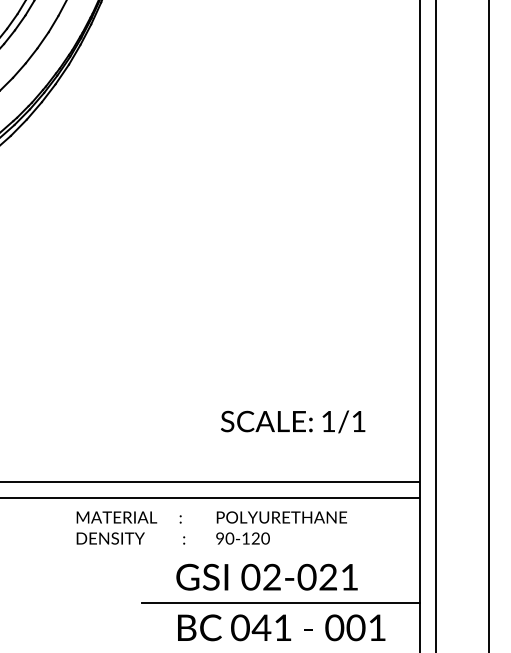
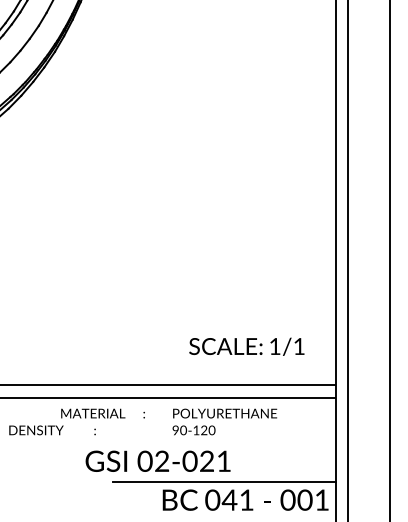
text: (293, 421) -> (247, 346), moved
text: (130, 538) -> (52, 430), moved
text: (266, 576) -> (157, 460), moved
text: (281, 627) -> (245, 499), moved

